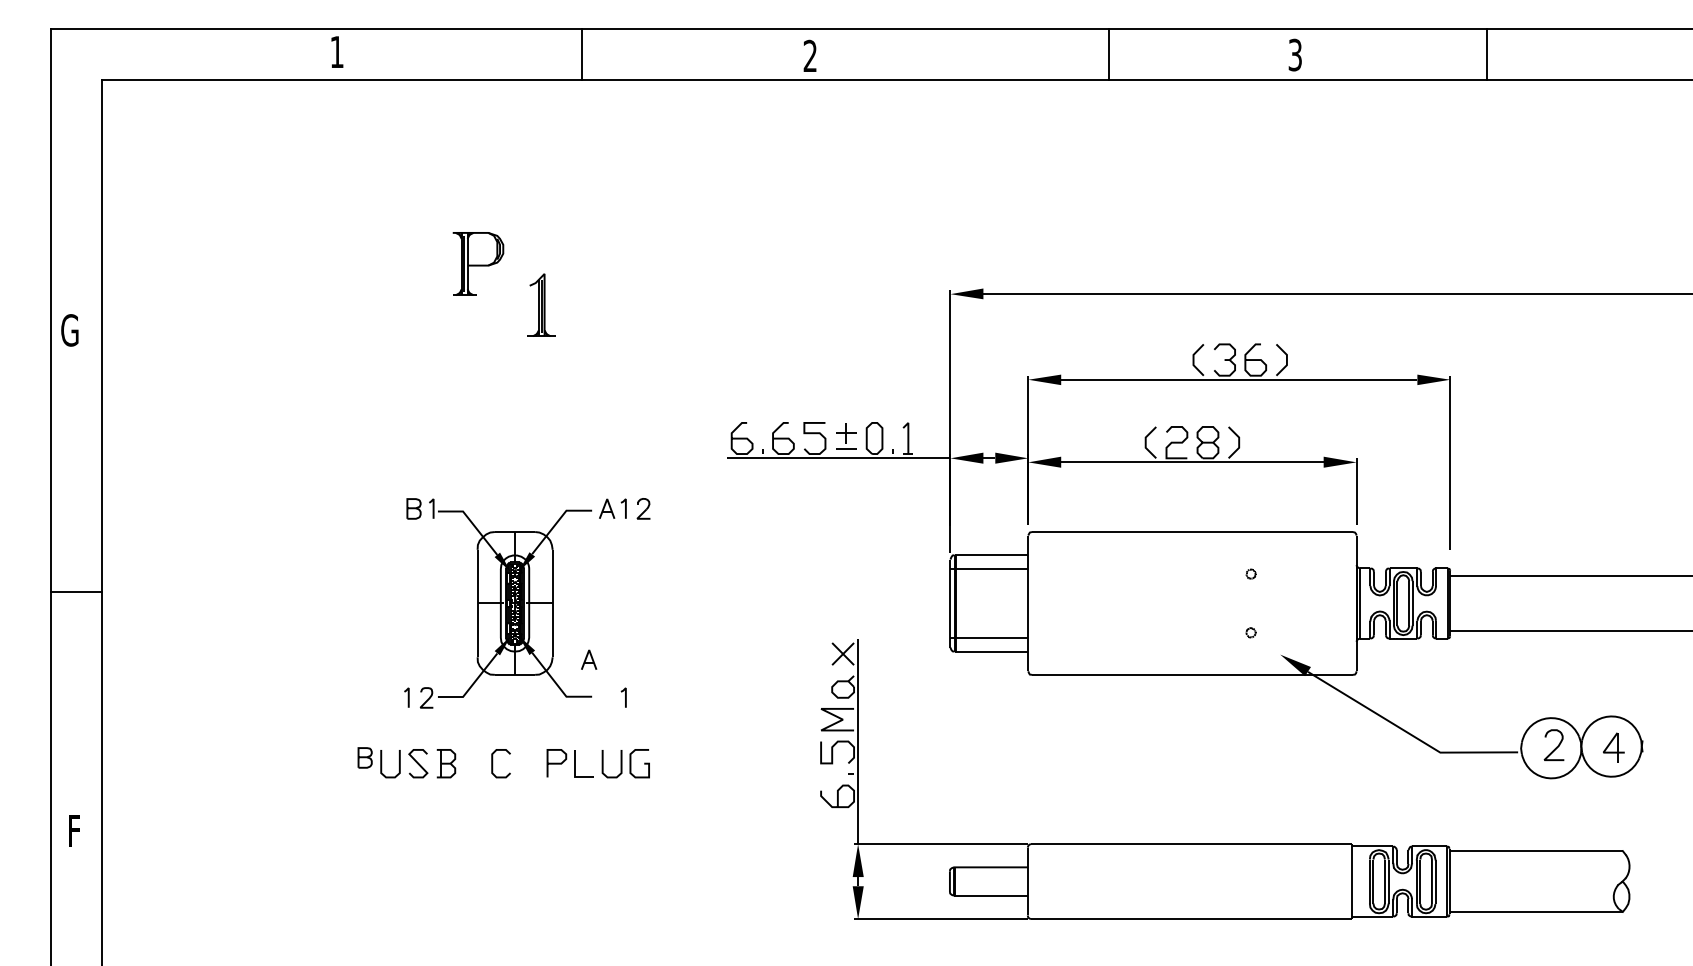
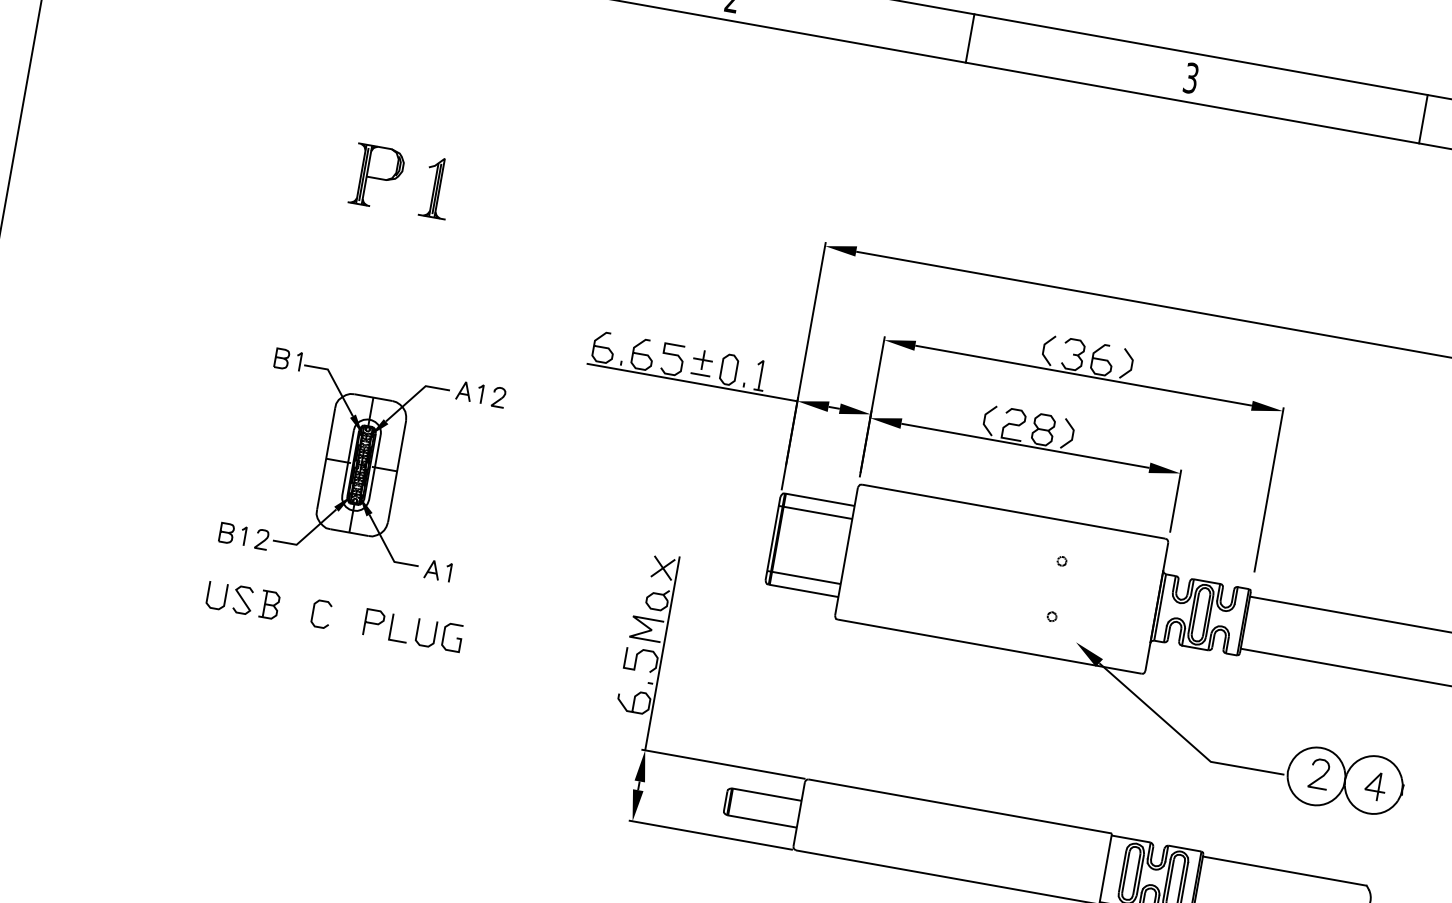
line: (1109, 54) -> (970, 38), moved
line: (1486, 54) -> (1423, 118), moved
part: (478, 263) -> (377, 176), moved
part: (589, 659) -> (433, 569), moved
part: (364, 757) -> (226, 532), moved

